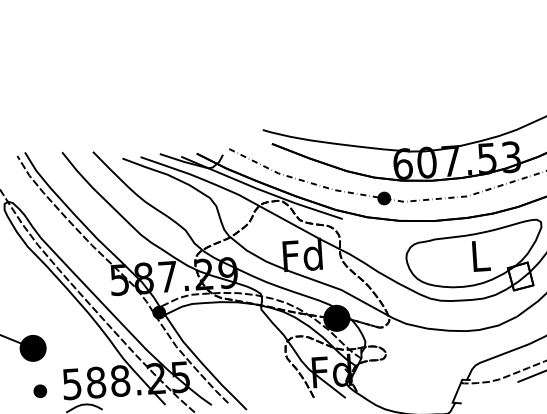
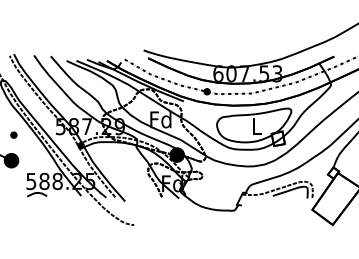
part: (39, 390) -> (13, 134), moved

